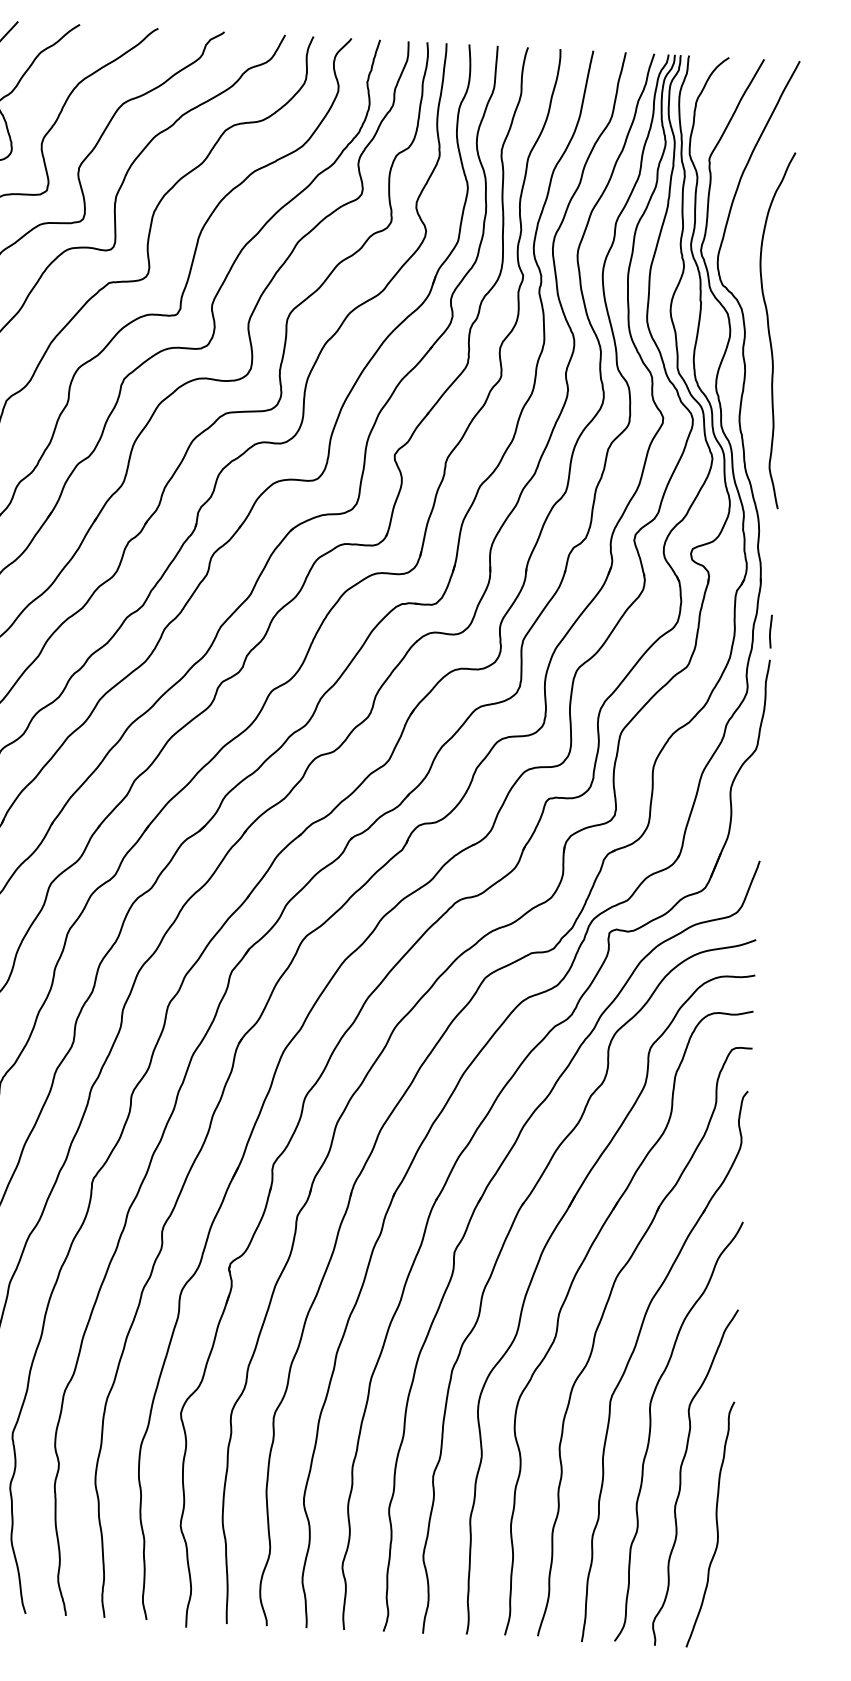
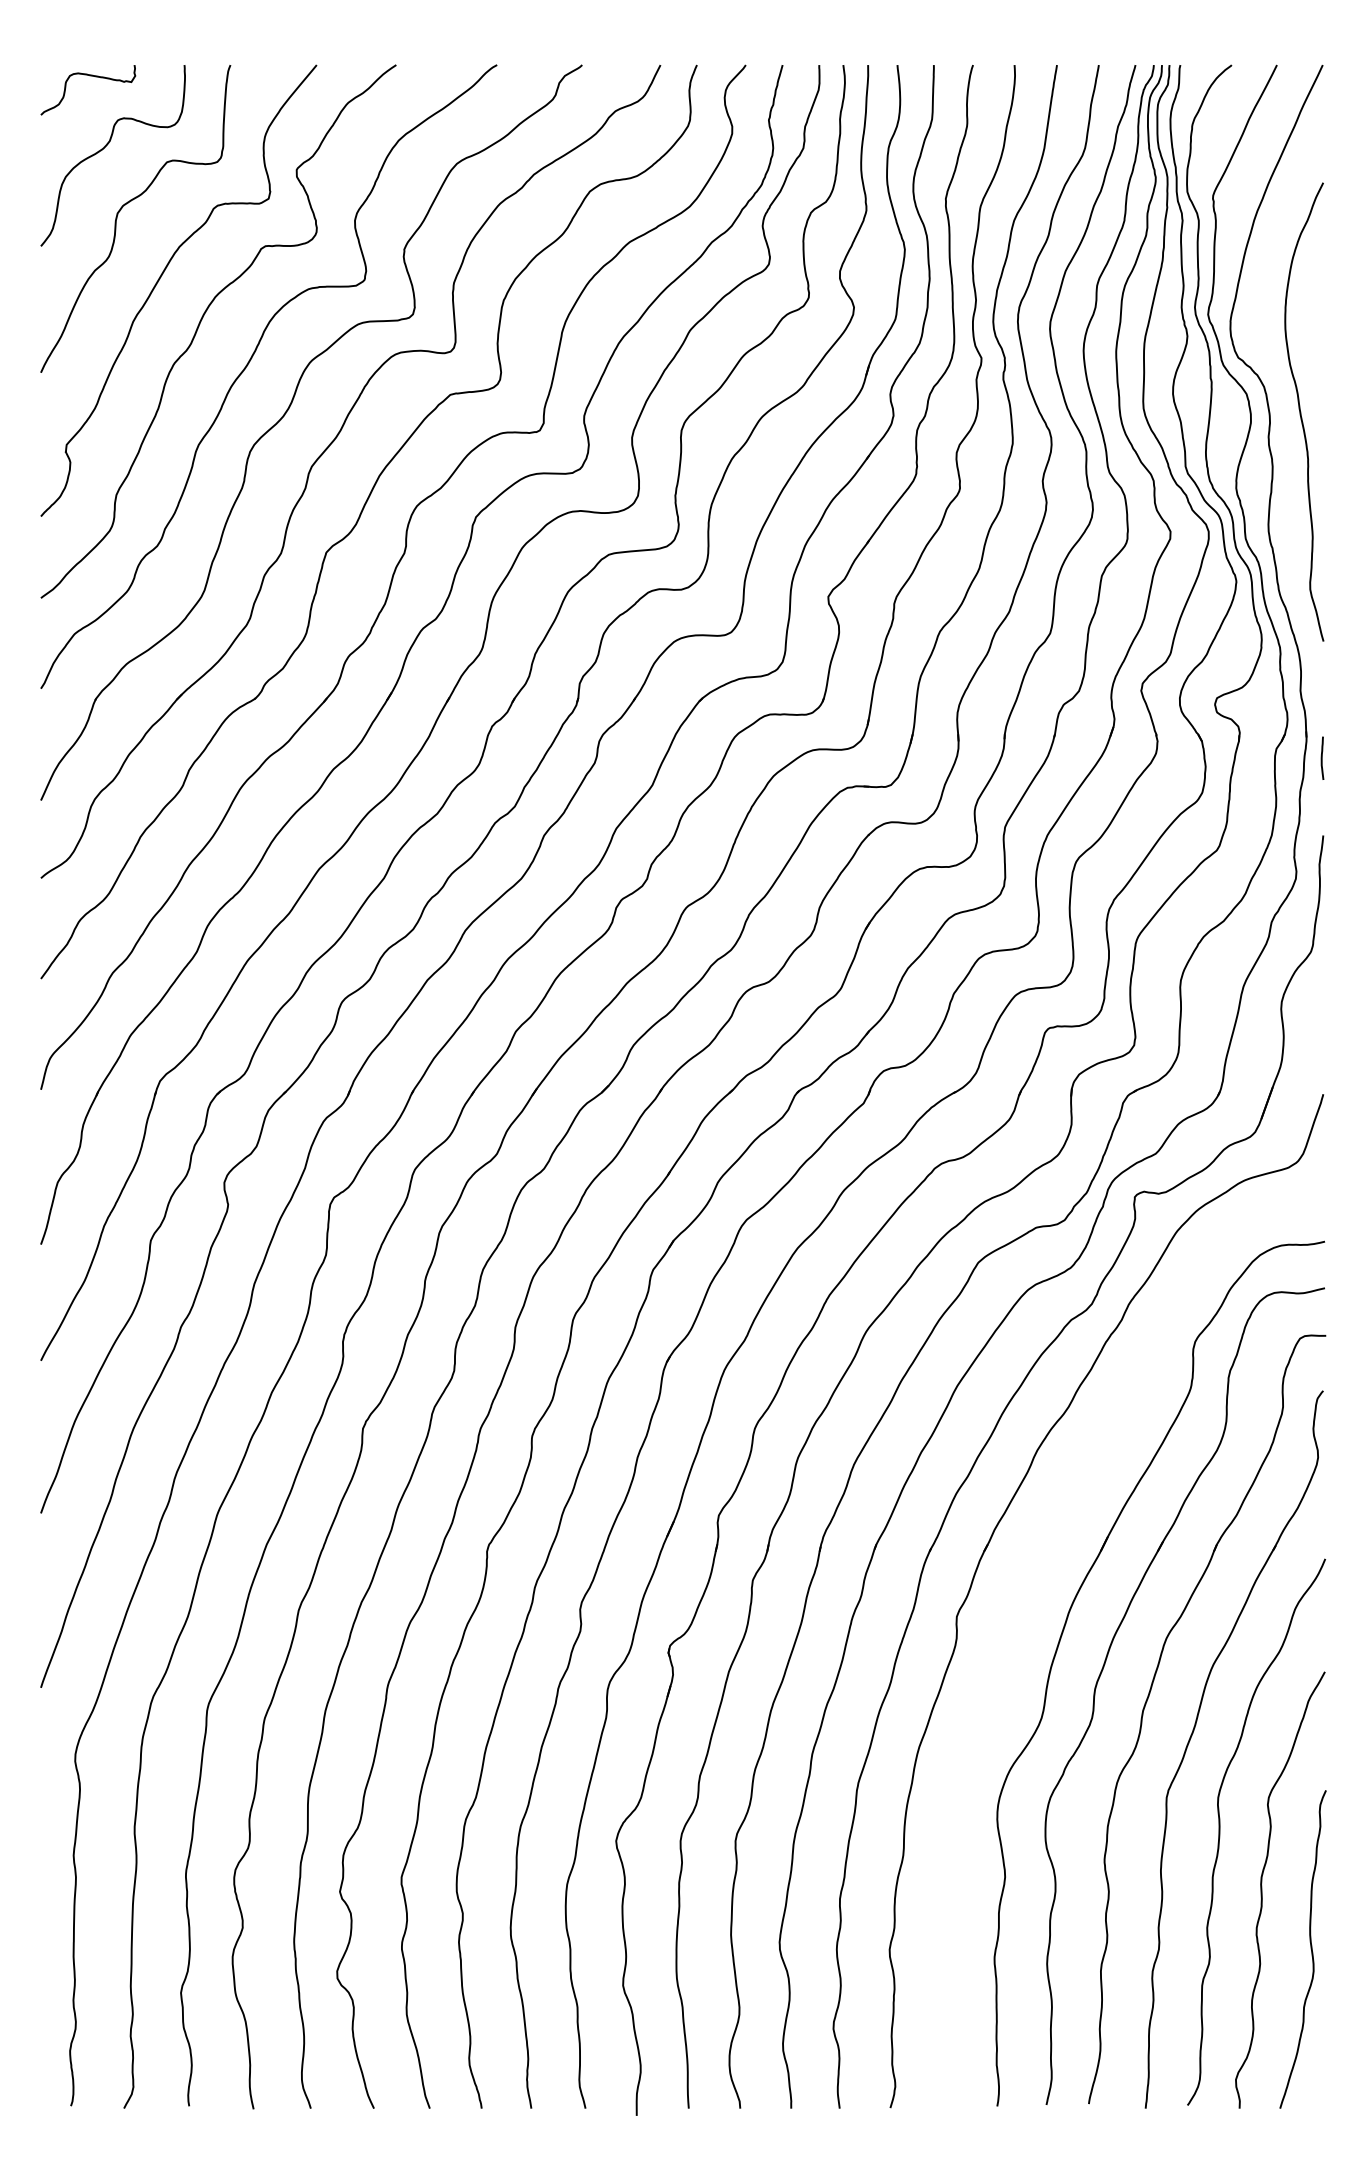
curve: (770, 631) -> (1322, 757), moved
part: (502, 1249) -> (1018, 1609), removed

